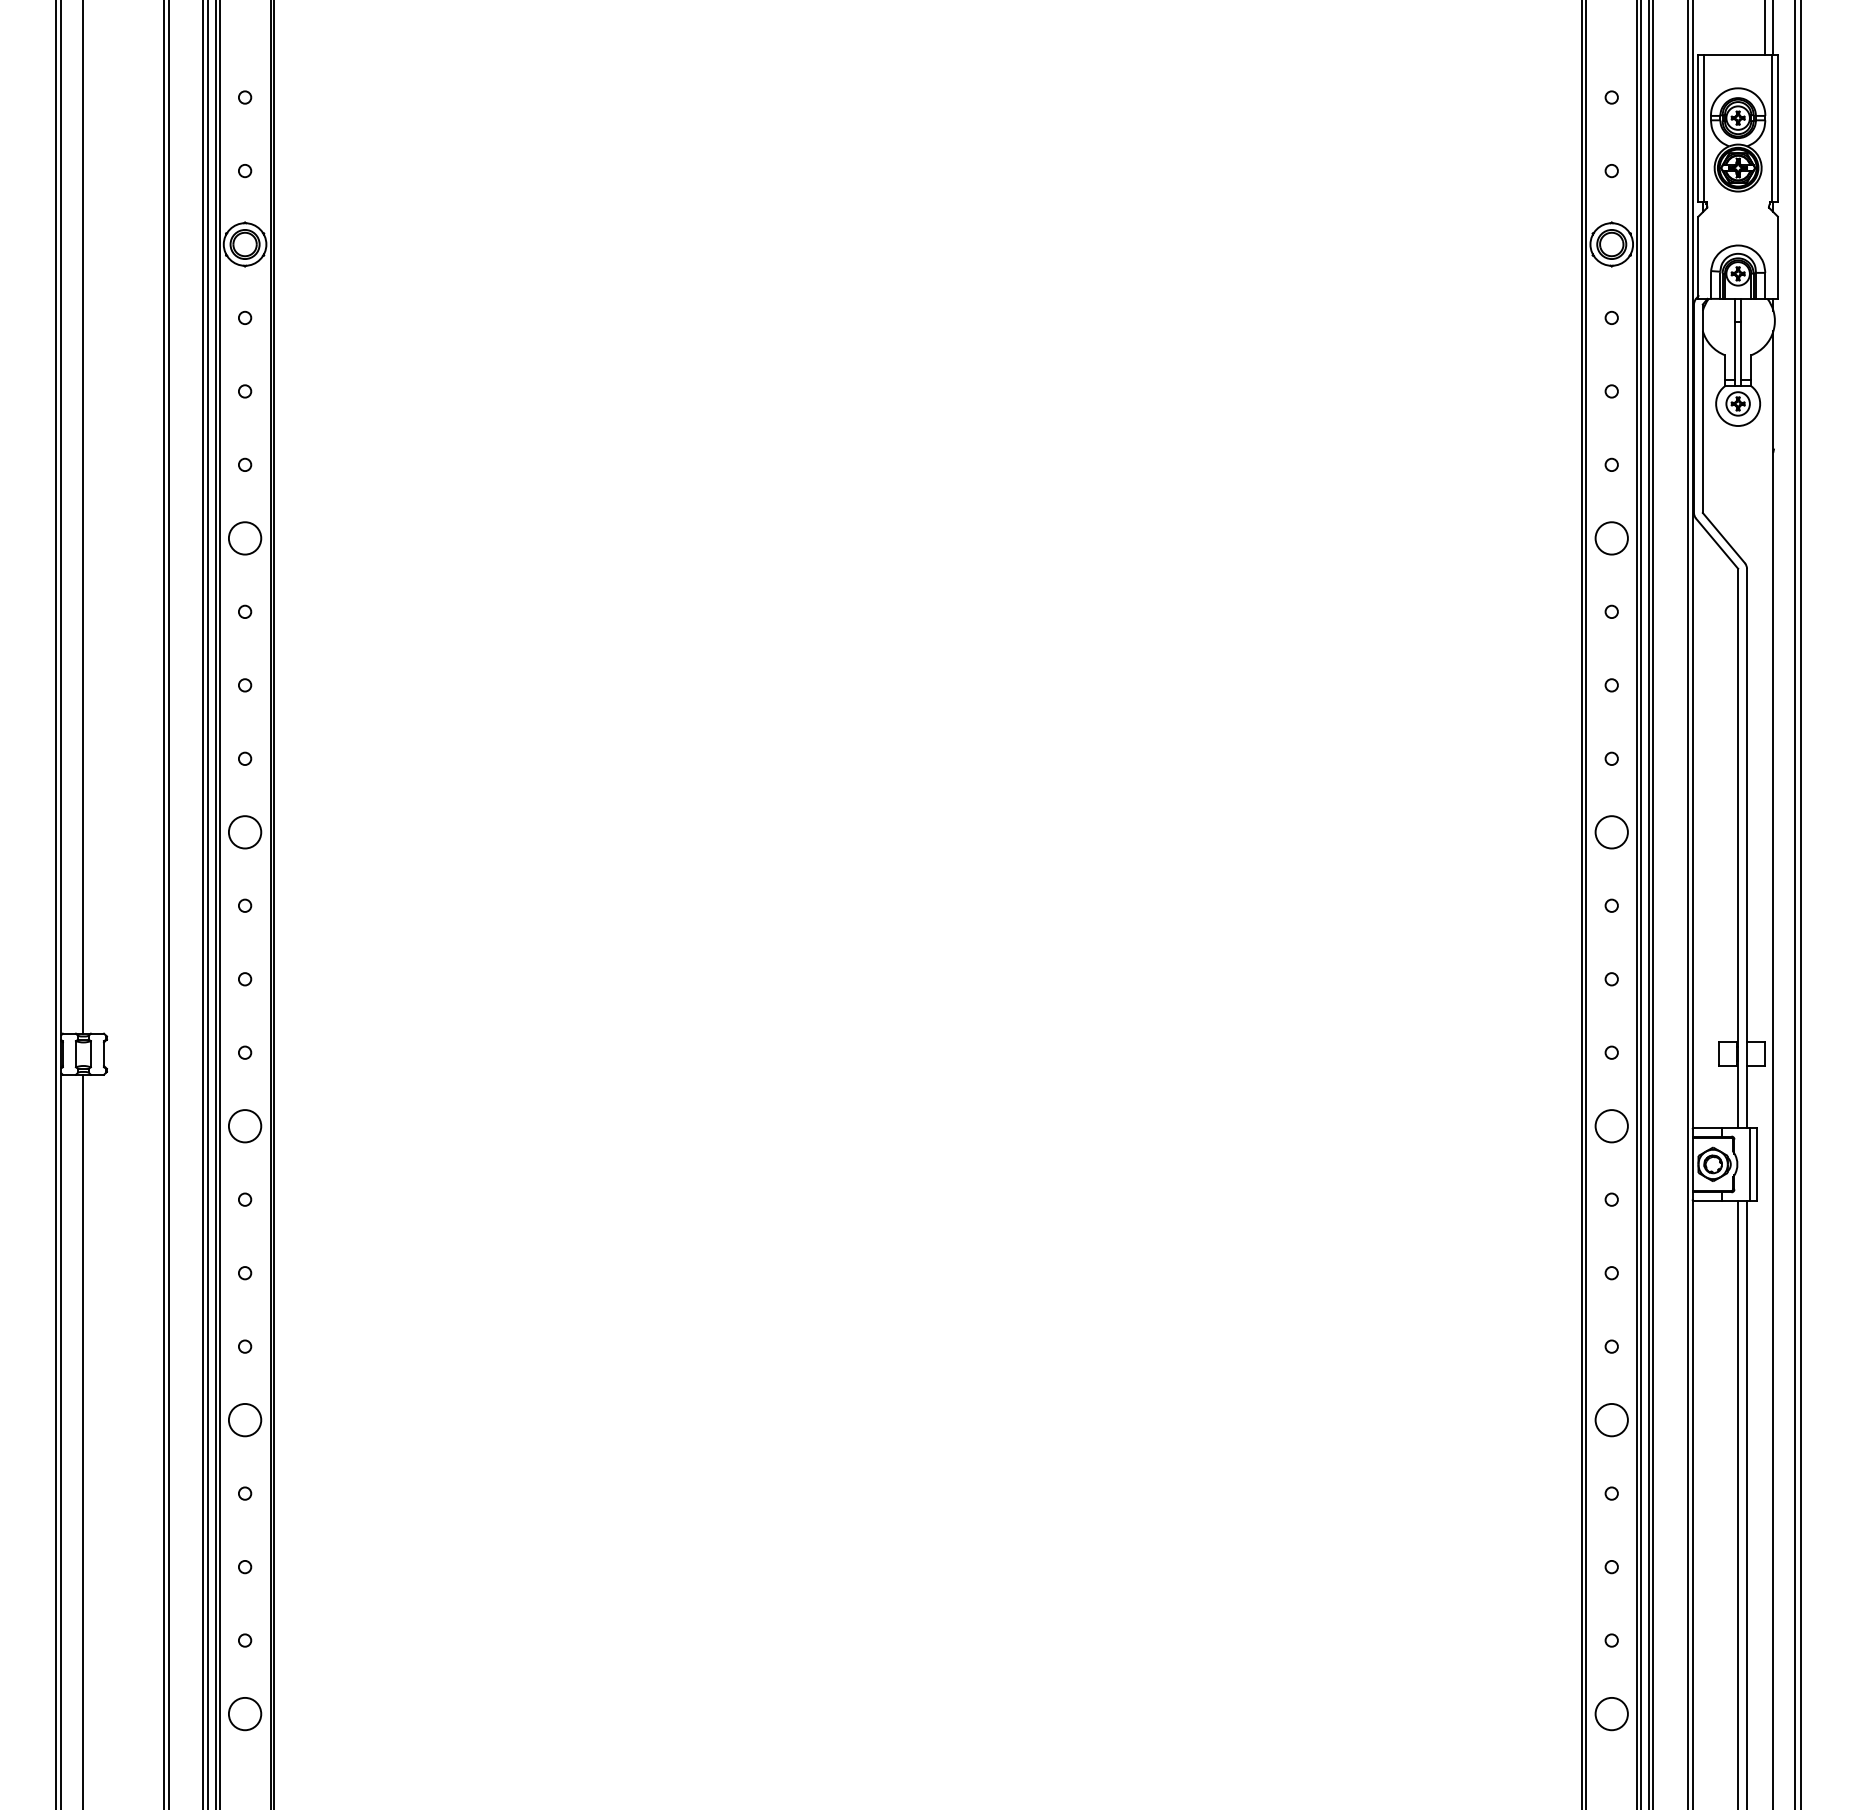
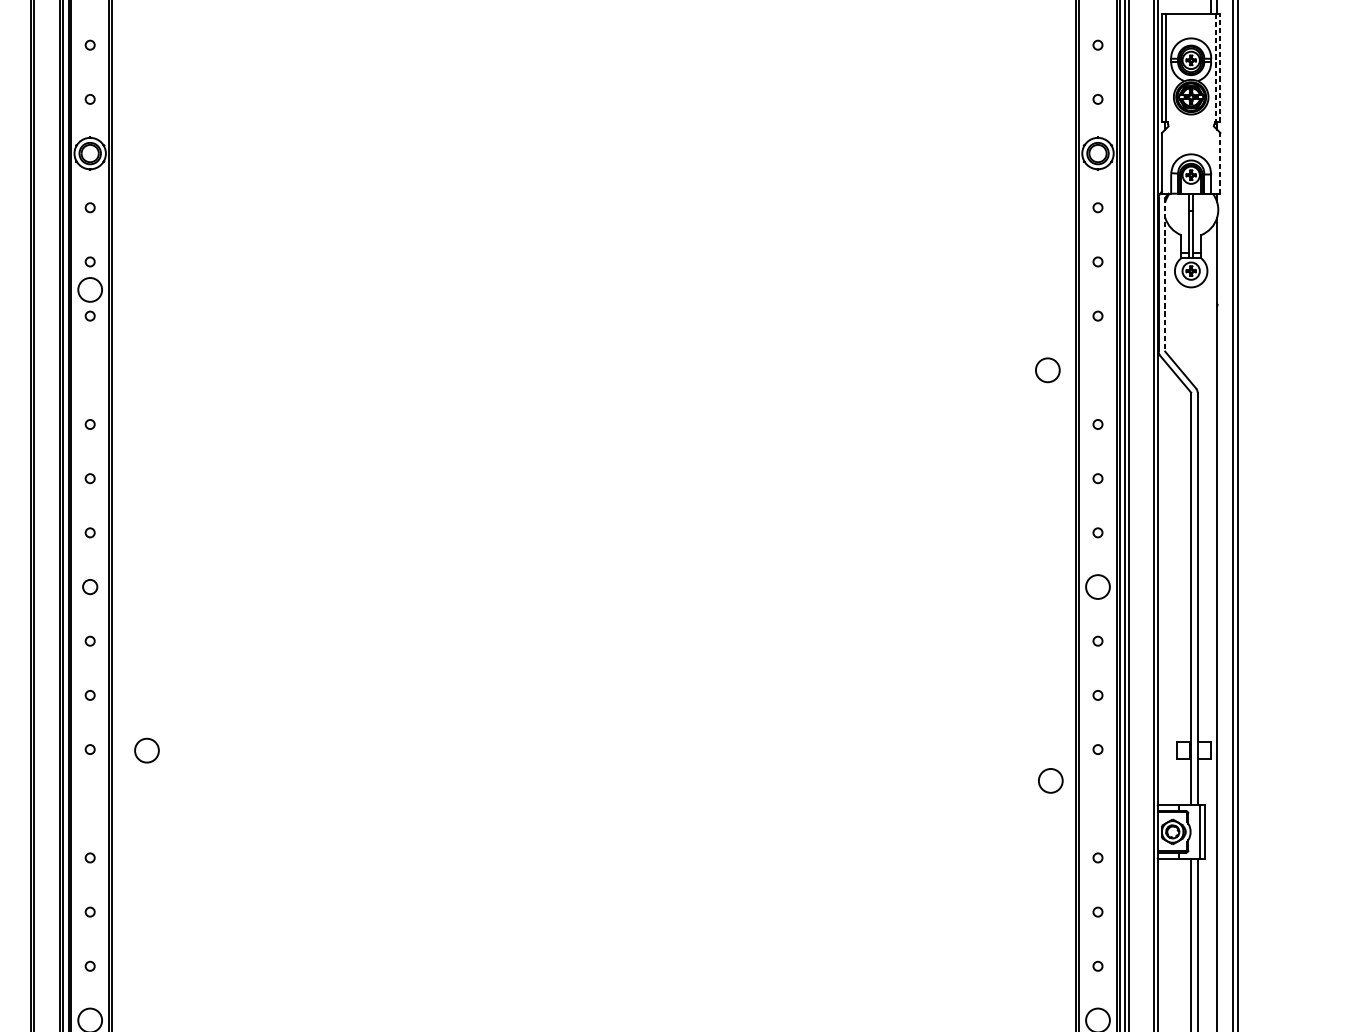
line: (1777, 127) -> (1220, 67), solid -> dashed
line: (1771, 128) -> (1215, 68), solid -> dashed
line: (1777, 257) -> (1220, 163), solid -> dashed
line: (1702, 409) -> (1164, 275), solid -> dashed
circle: (245, 538) -> (90, 290), moved
circle: (1611, 538) -> (1047, 370), moved
circle: (244, 832) -> (89, 587), size x0.6
circle: (245, 1126) -> (147, 750), moved
circle: (1611, 1126) -> (1050, 781), moved

